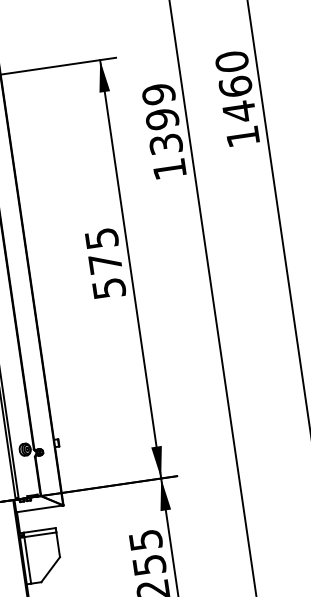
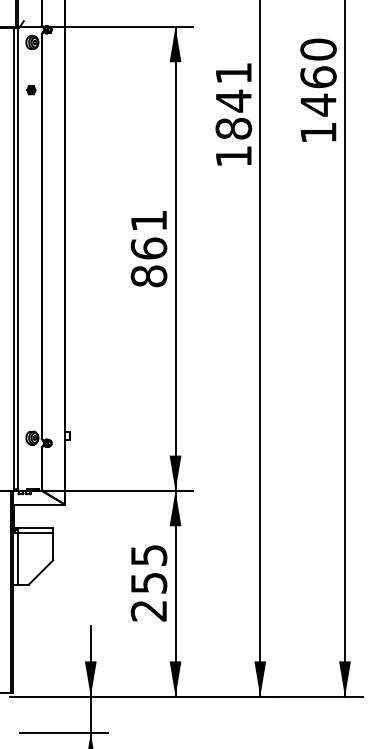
text: (162, 118) -> (233, 100), 1399 -> 1841
text: (104, 263) -> (148, 248), 575 -> 861

